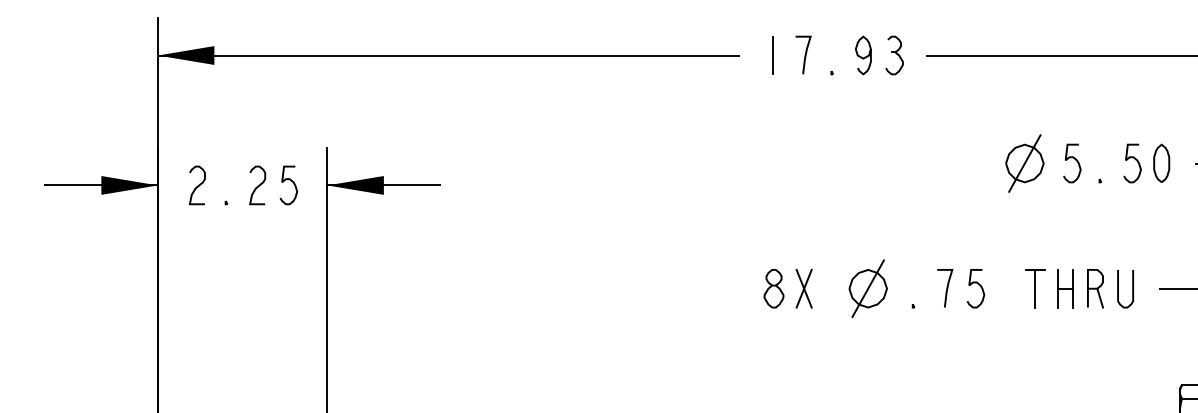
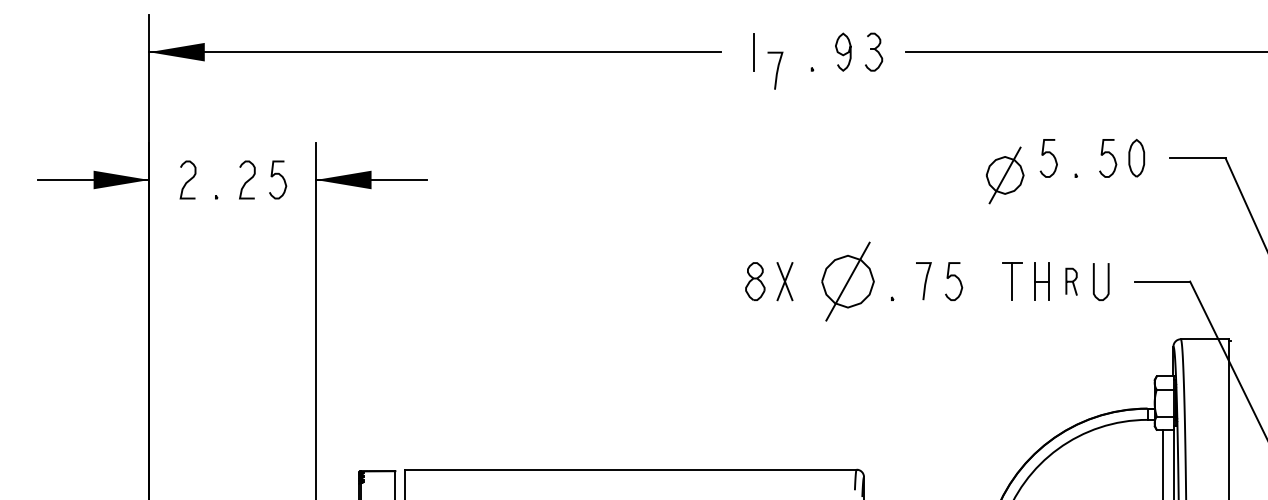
curve: (804, 54) -> (776, 70), moved
part: (1024, 163) -> (1004, 175), moved
part: (867, 288) -> (847, 281), size x1.4
part: (1095, 288) -> (1071, 281), size x0.7

